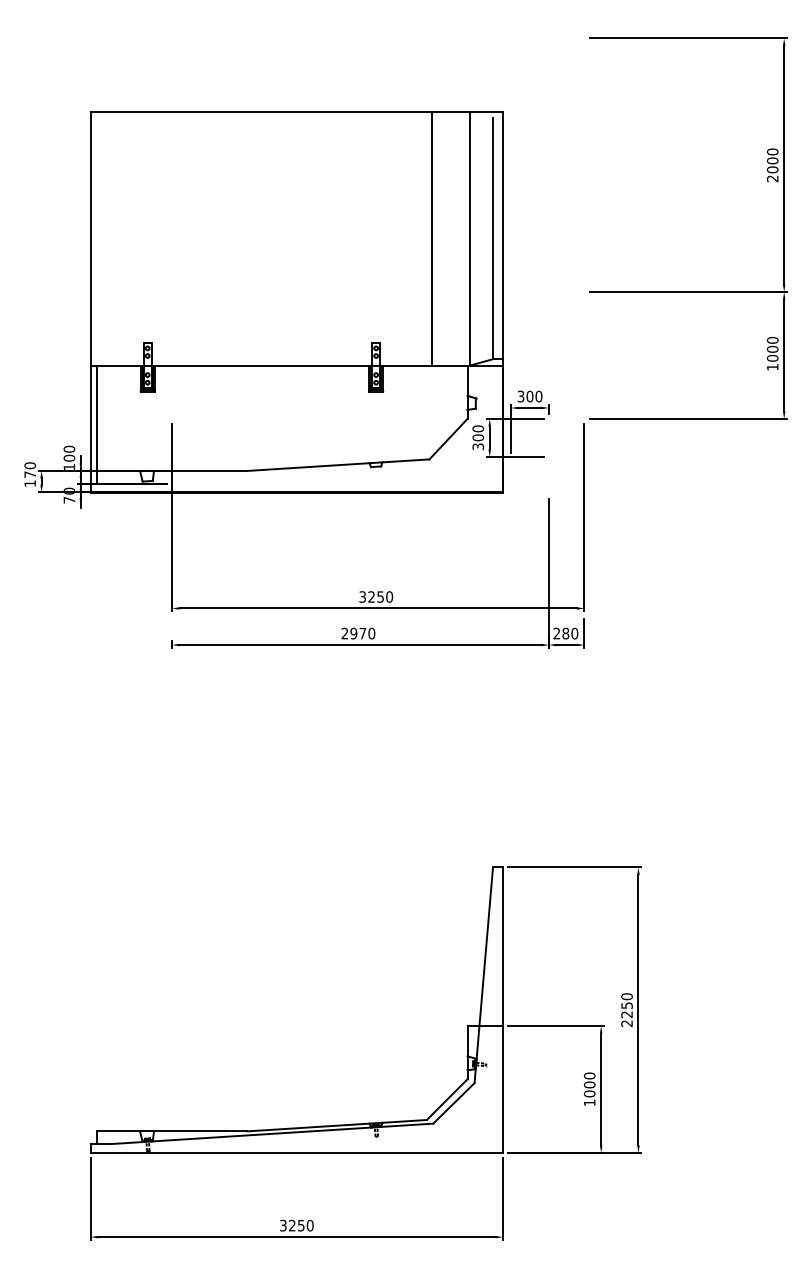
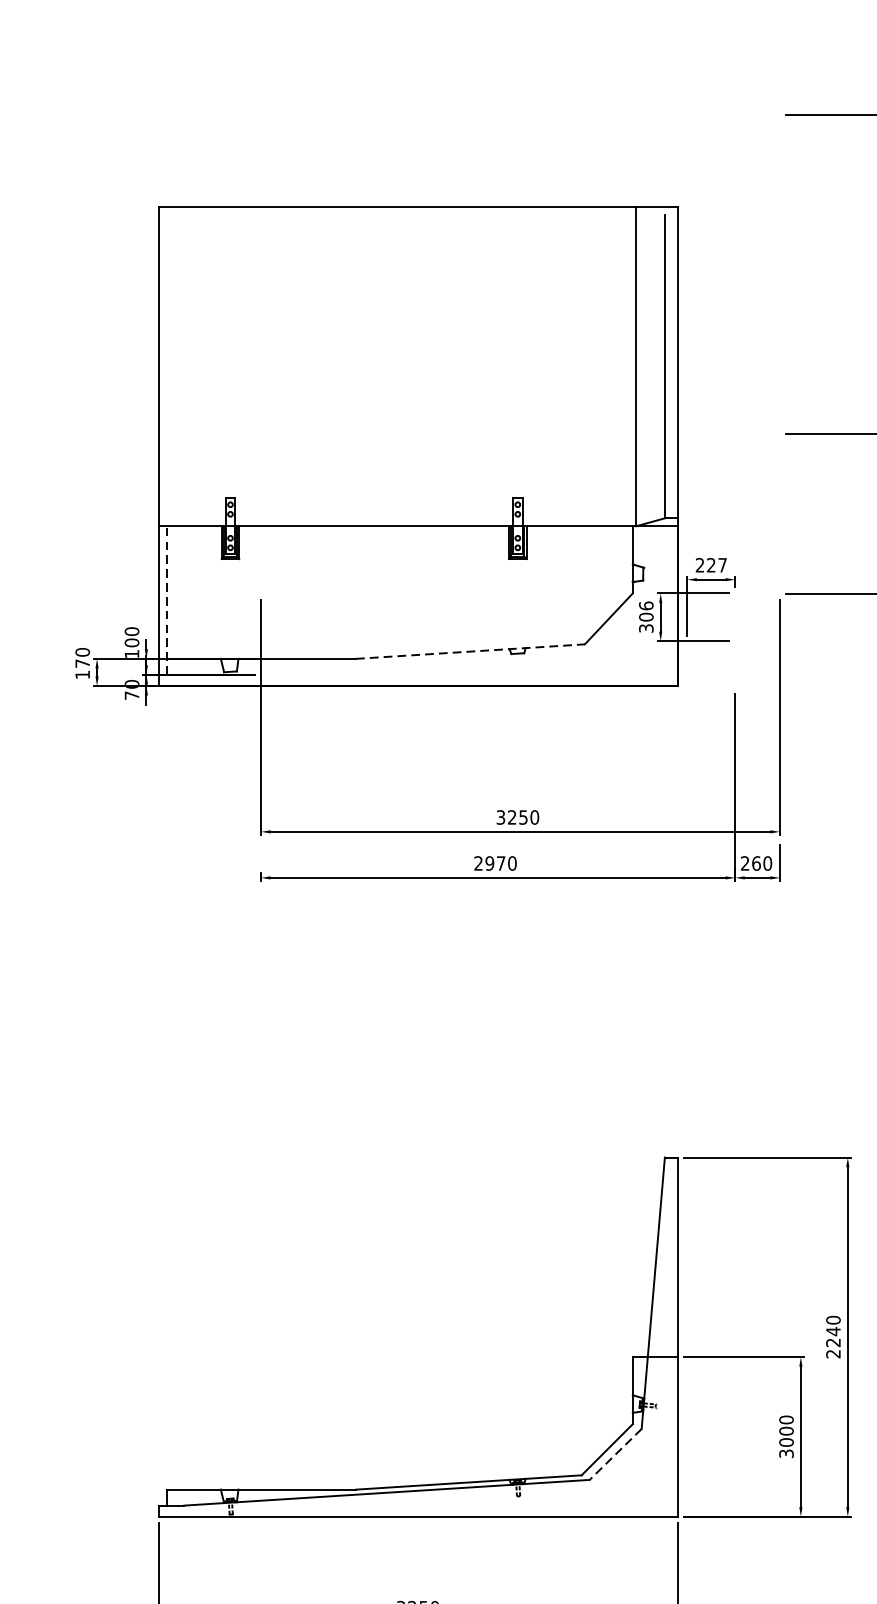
line: (432, 238) -> (588, 366), removed
text: (529, 396) -> (710, 565), 300 -> 227
line: (96, 424) -> (166, 600), solid -> dashed
text: (477, 428) -> (645, 605), 300 -> 306
line: (338, 465) -> (470, 652), solid -> dashed
text: (565, 633) -> (756, 863), 280 -> 260
text: (626, 1005) -> (832, 1331), 2250 -> 2240
text: (589, 1102) -> (786, 1453), 1000 -> 3000
line: (453, 1103) -> (615, 1454), solid -> dashed

